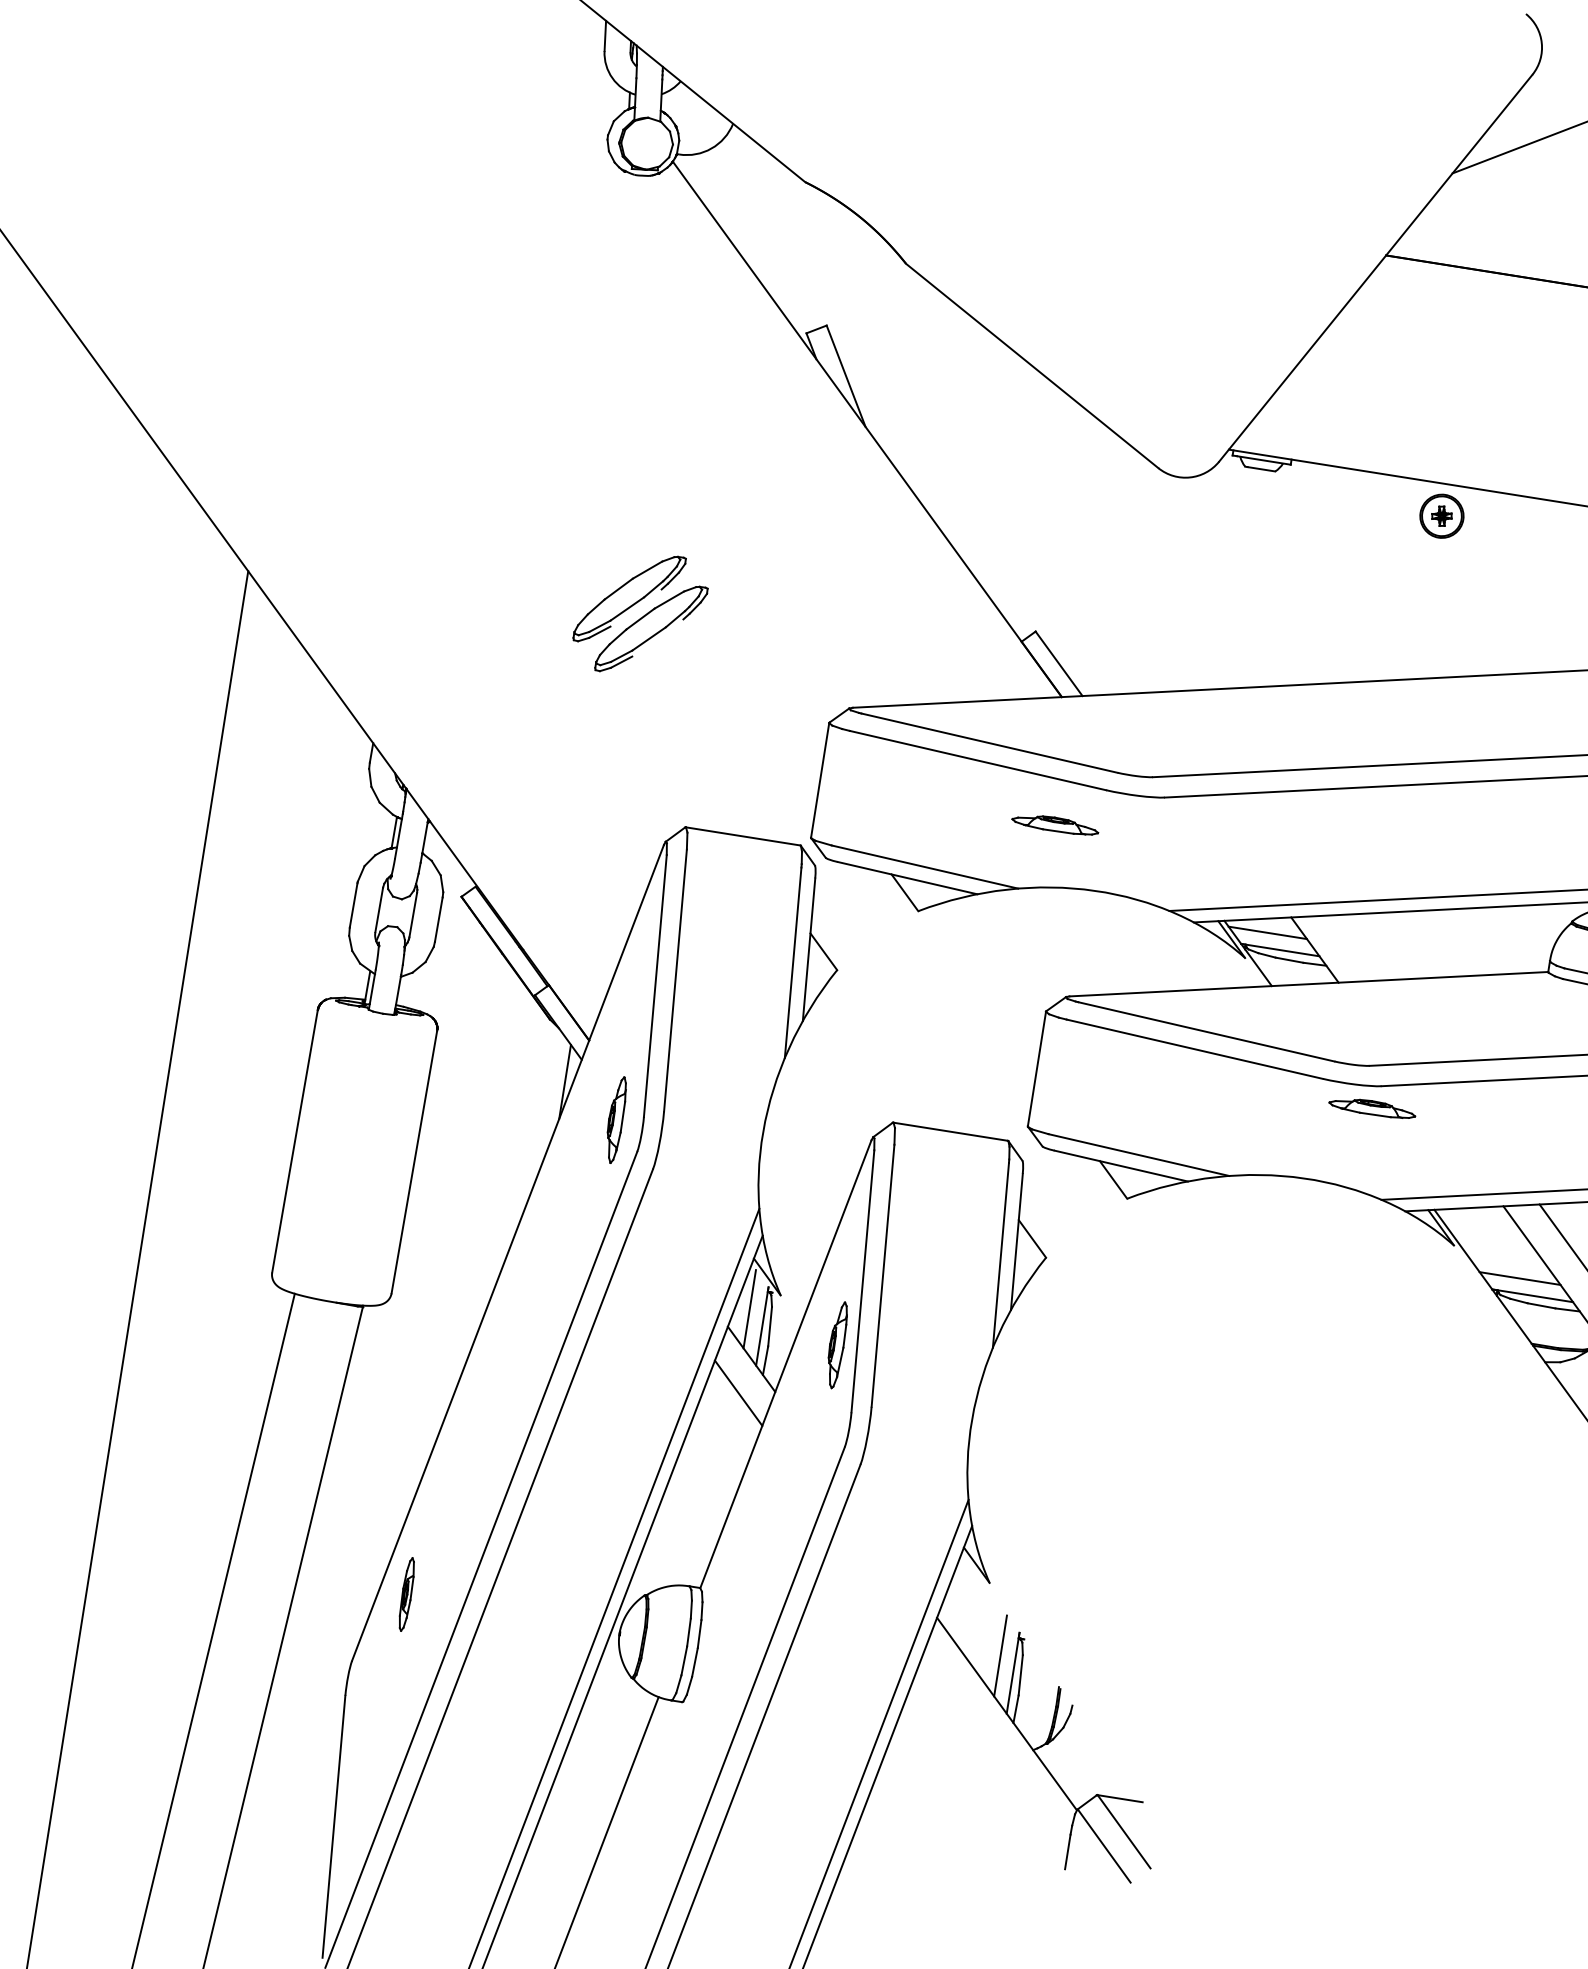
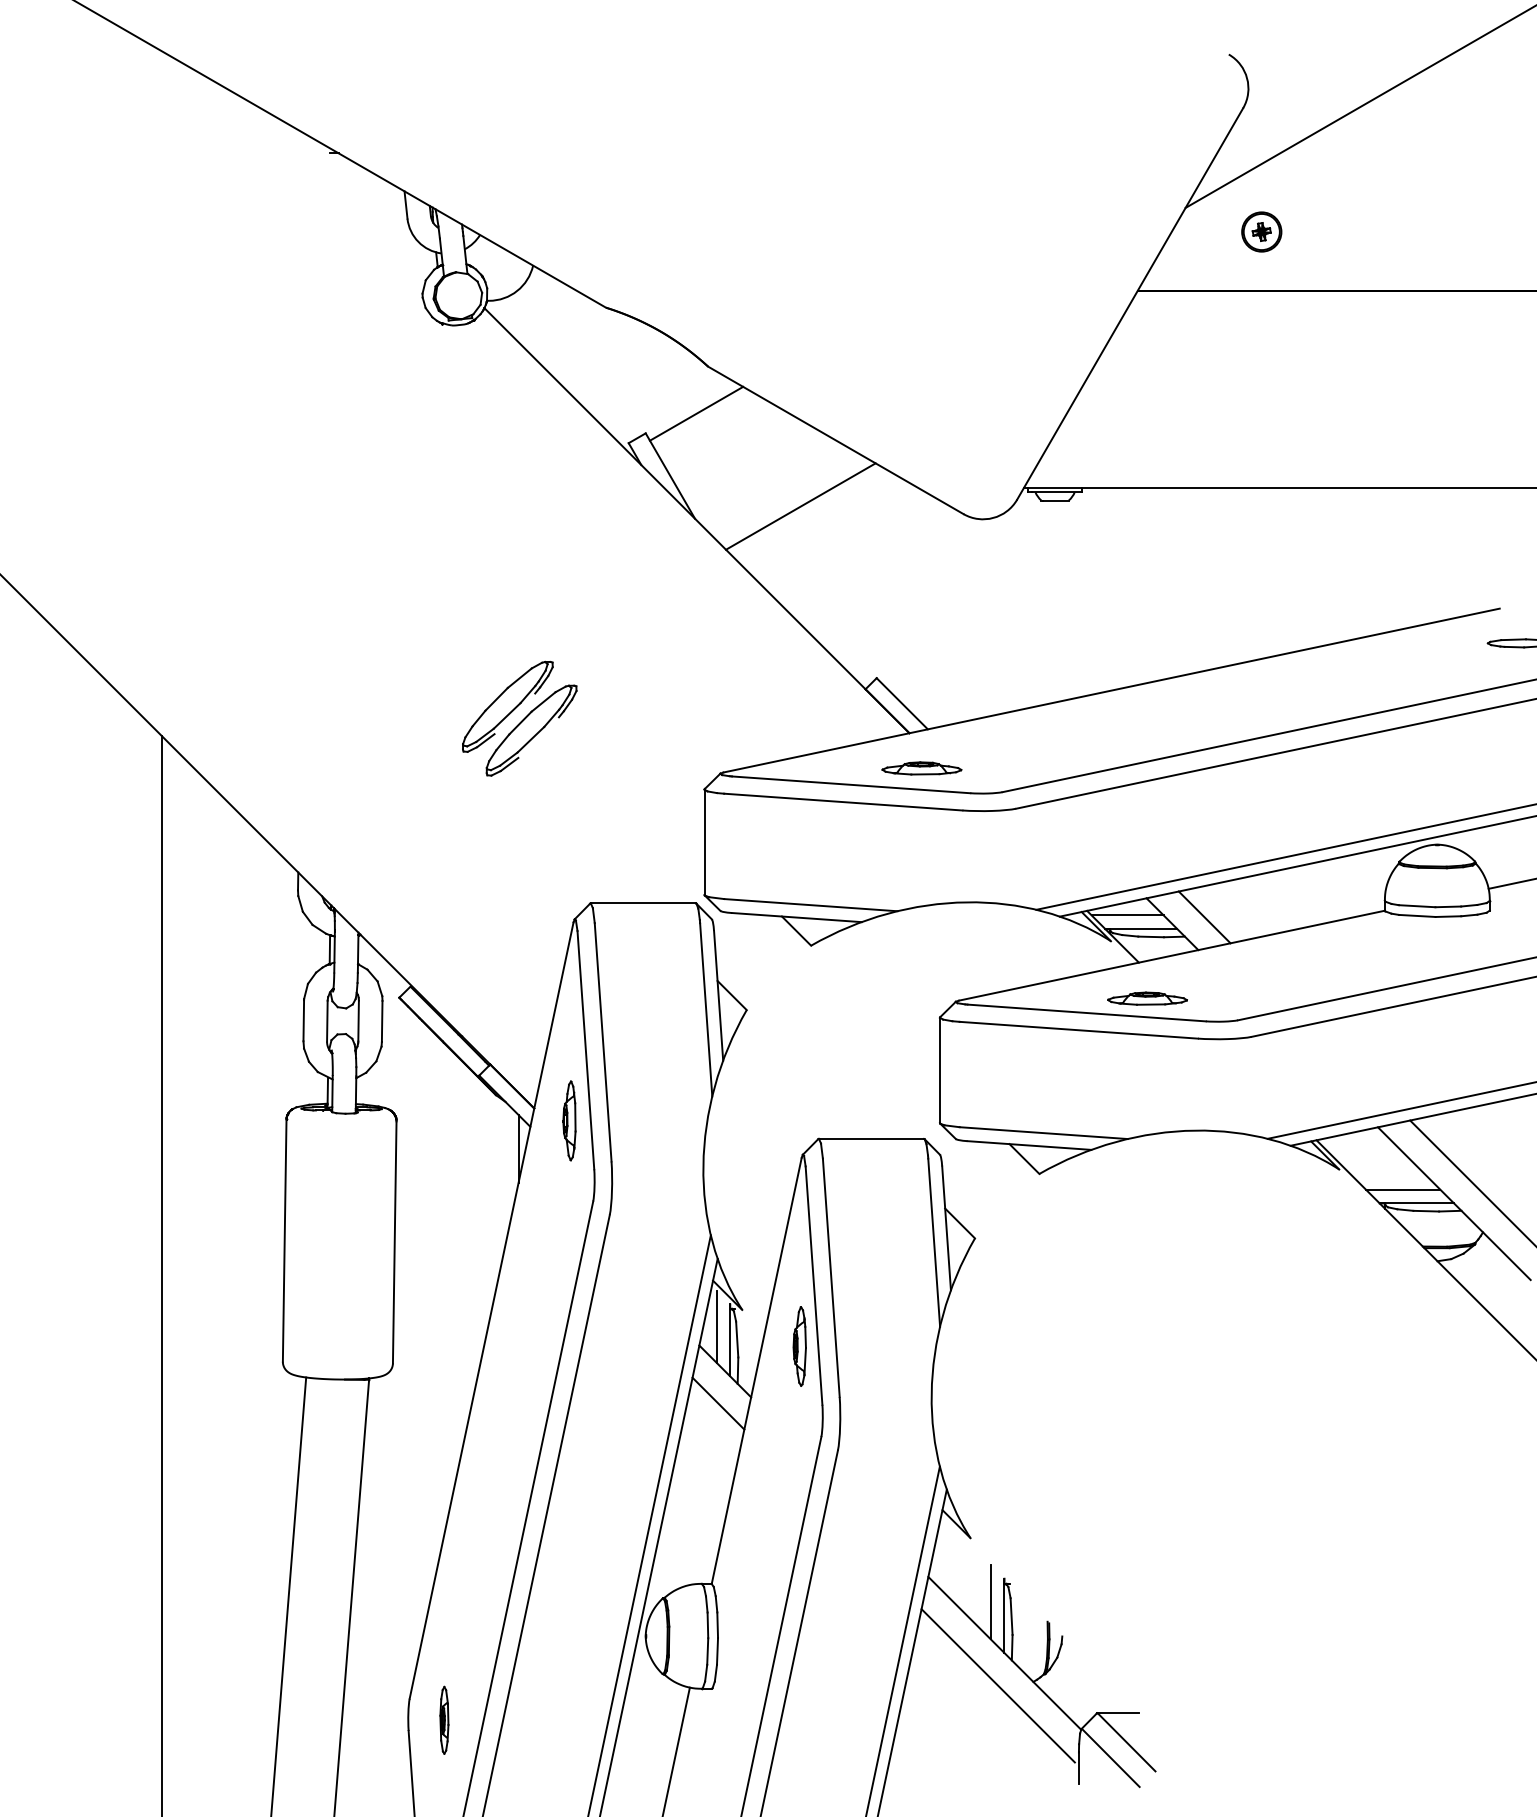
line: (885, 312) -> (696, 413), added
line: (982, 431) -> (800, 506), added
part: (1441, 515) -> (1261, 231), moved
part: (1055, 824) -> (921, 768), moved
line: (1350, 948) -> (1204, 917), added
part: (1372, 1107) -> (1147, 998), moved
part: (615, 1119) -> (569, 1120), moved
part: (407, 1593) -> (444, 1719), moved
line: (993, 1747) -> (997, 1685), added

